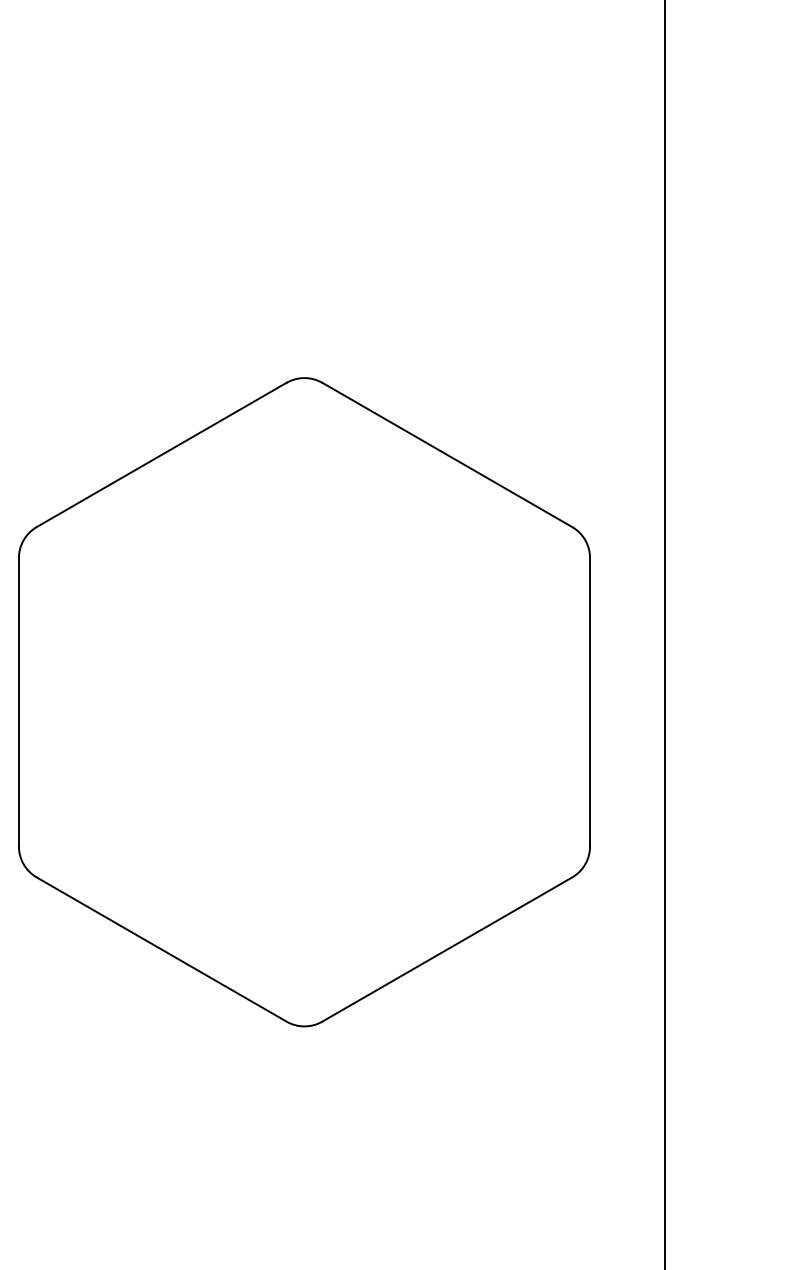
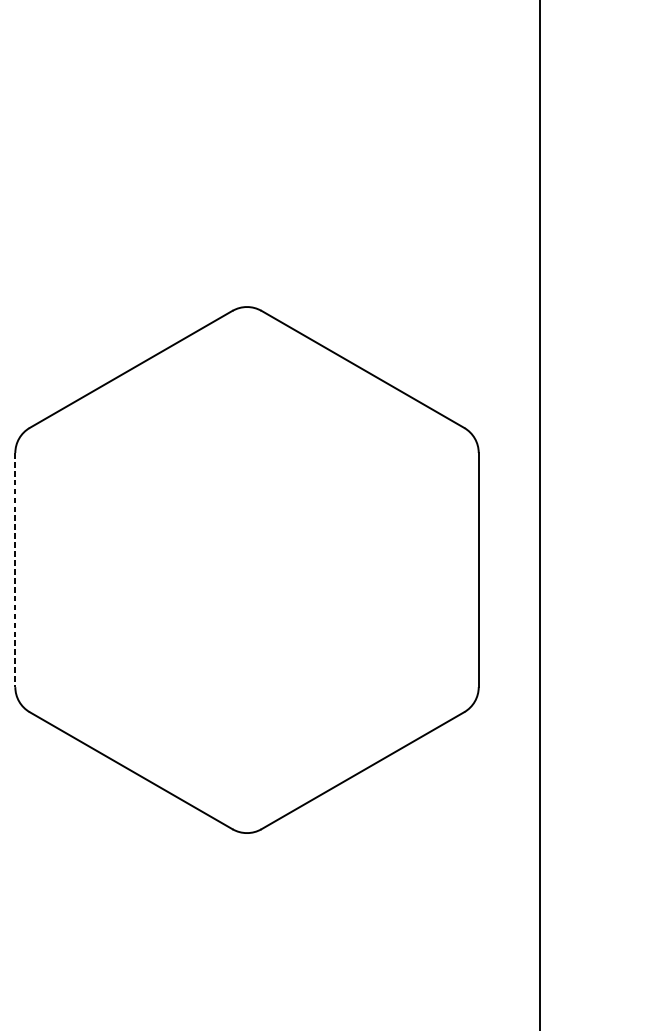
line: (18, 702) -> (14, 570), solid -> dashed

